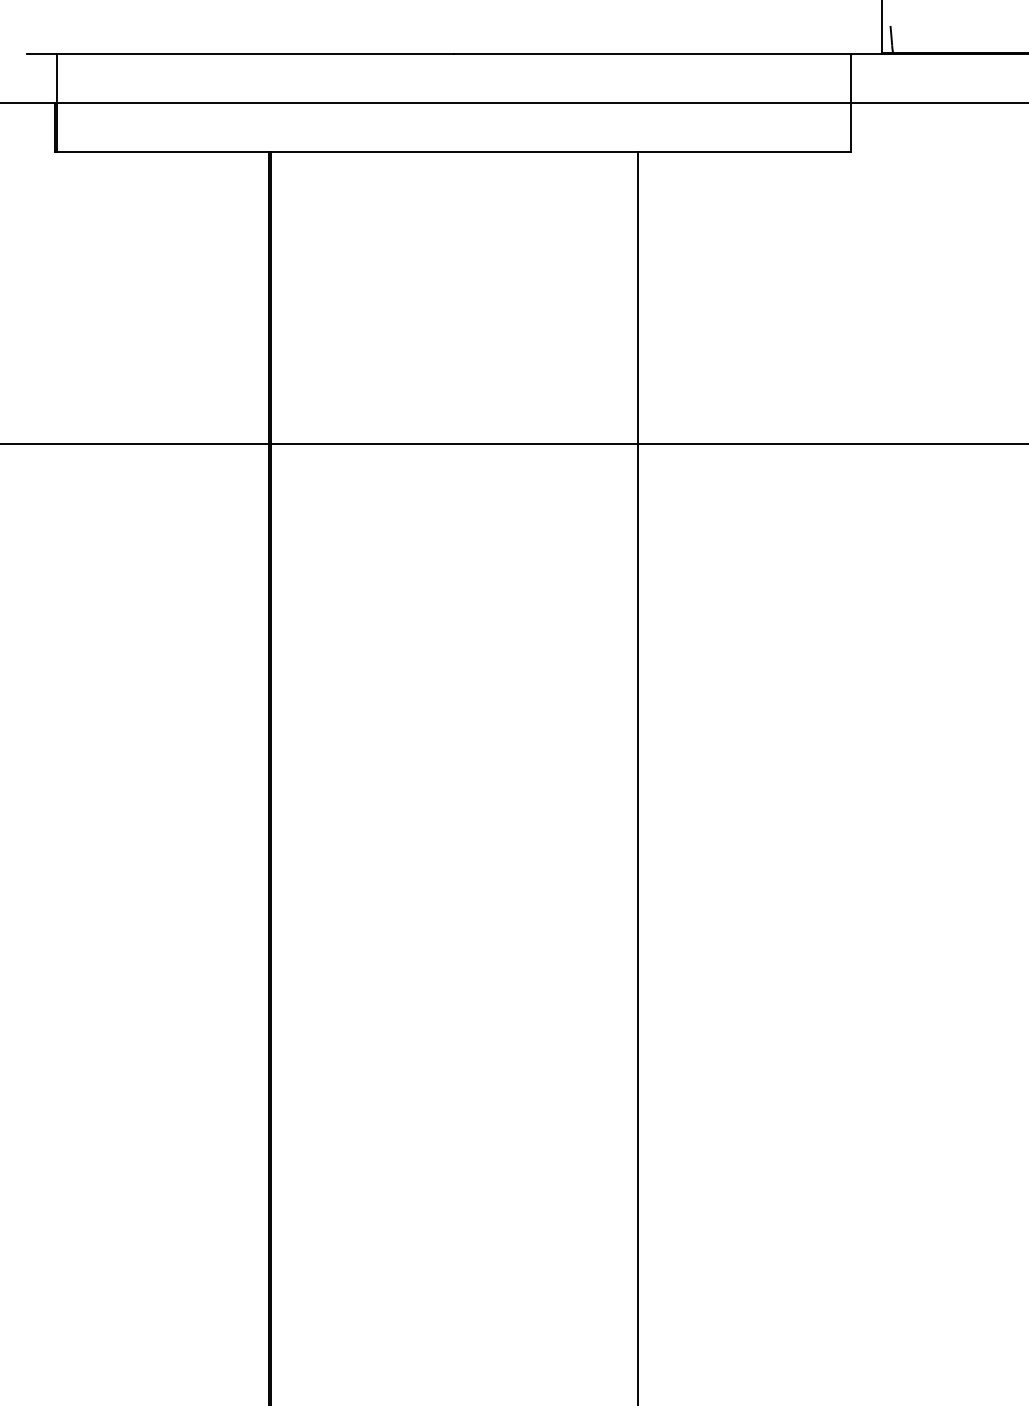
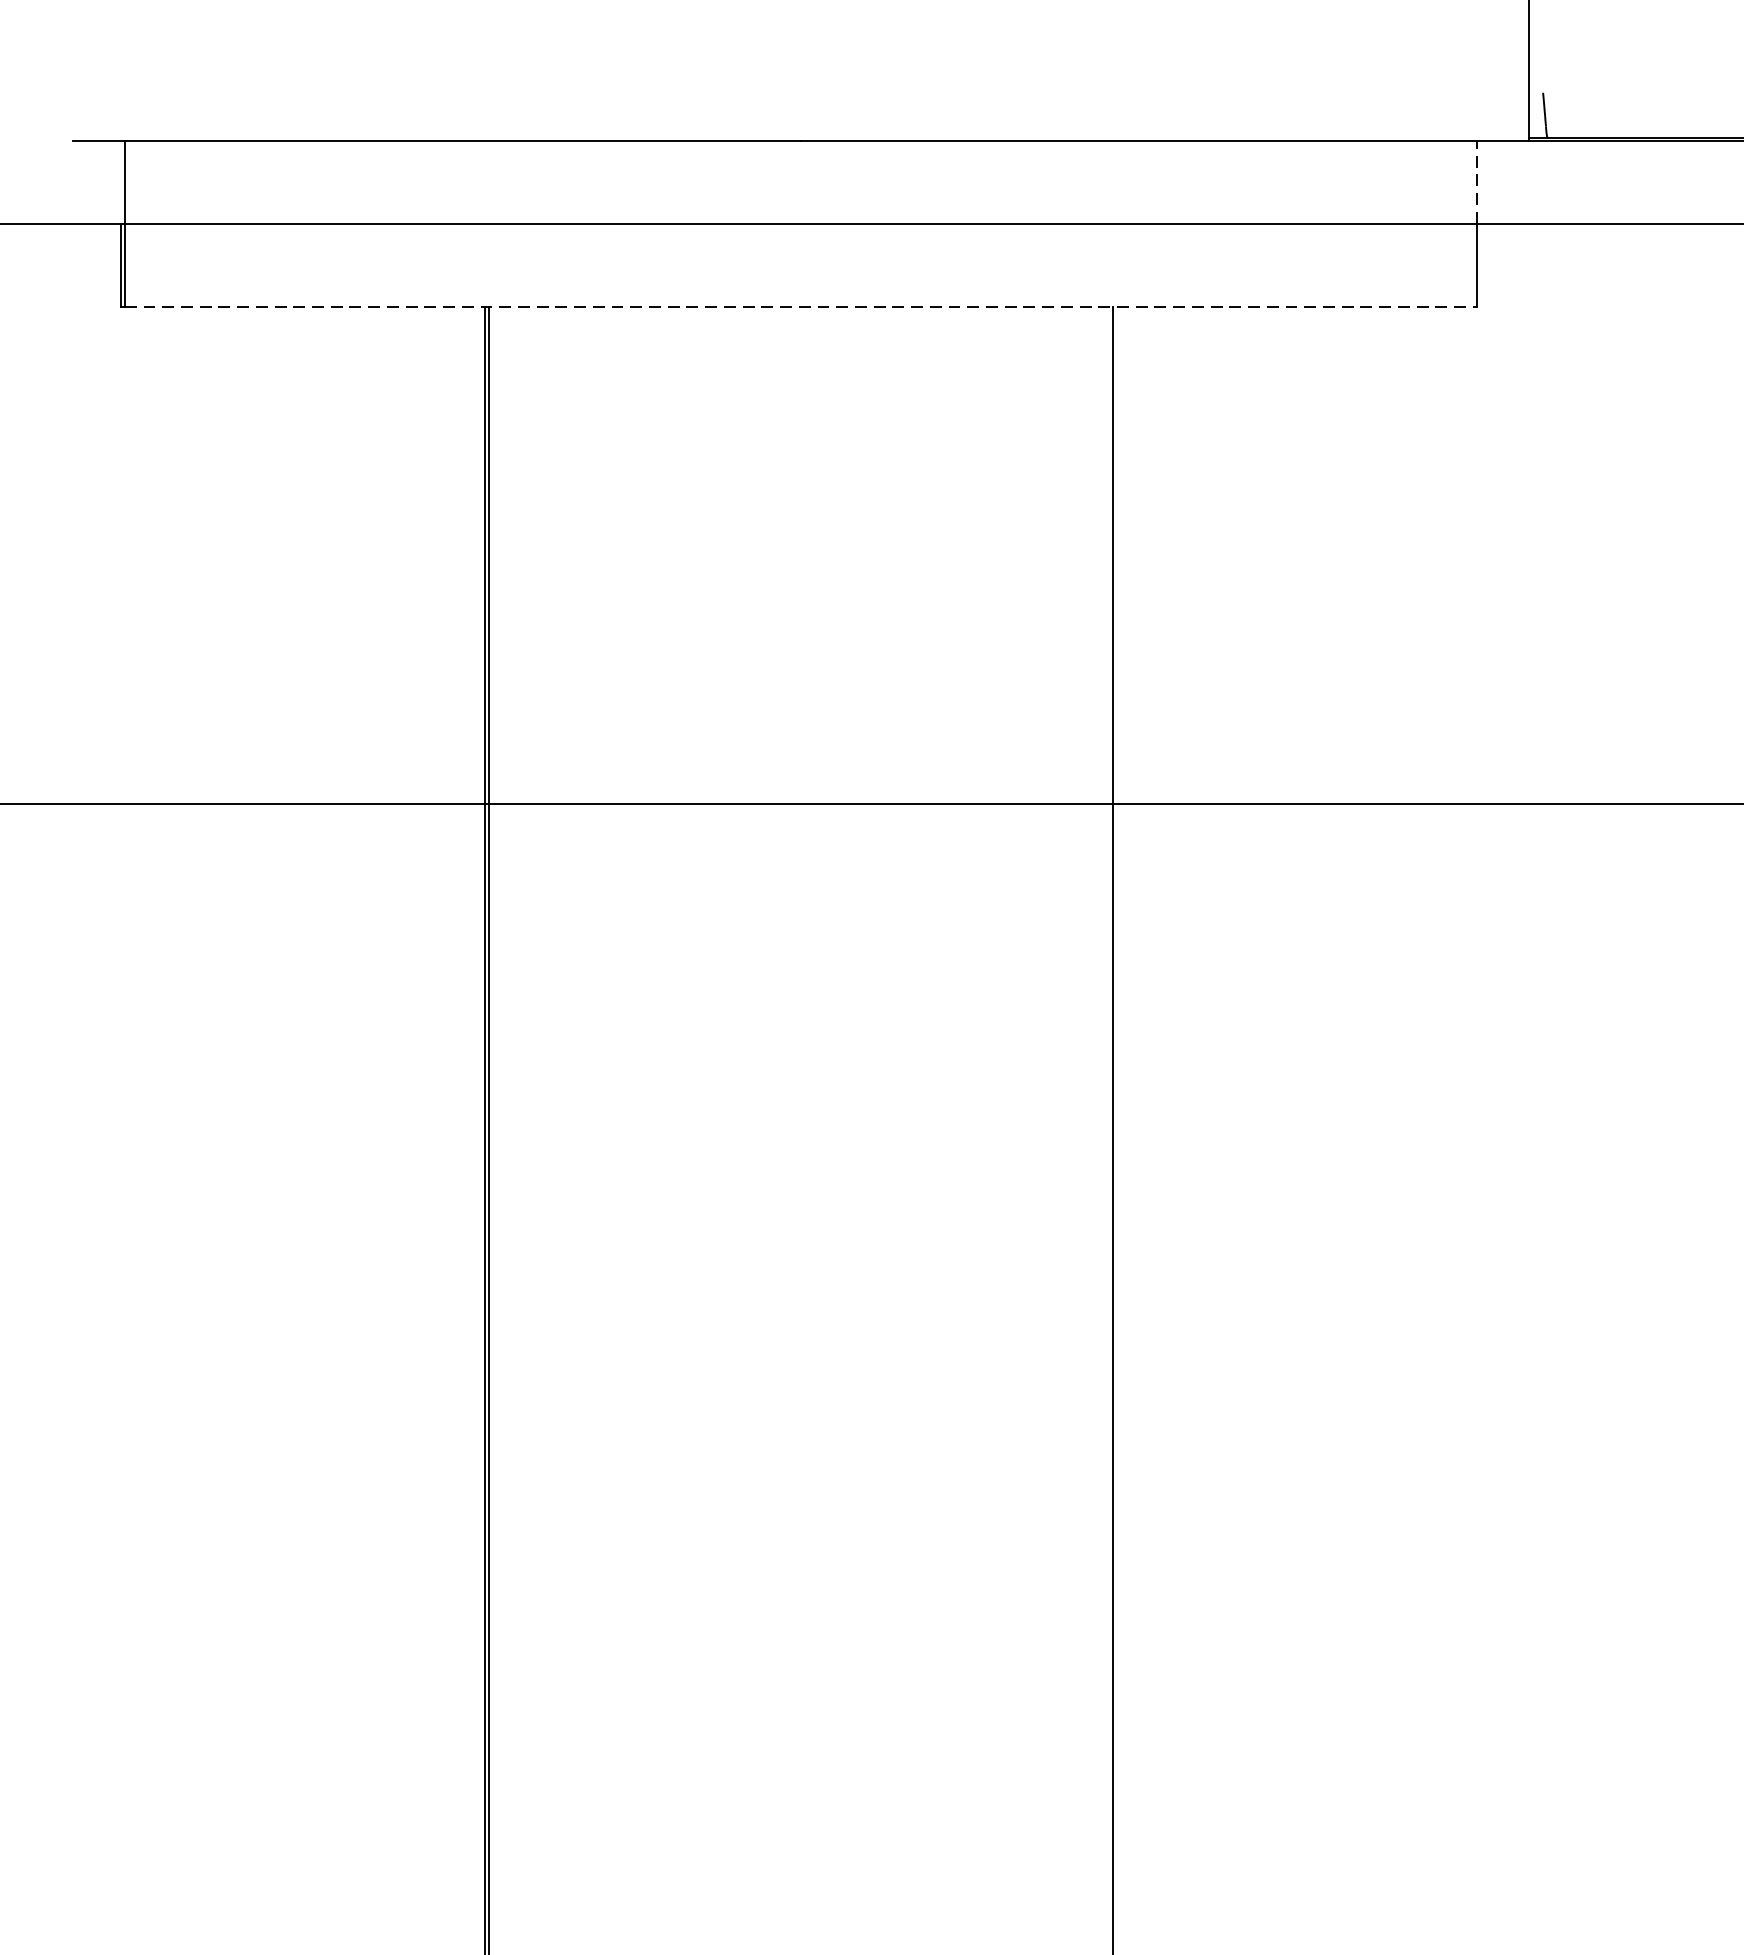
line: (851, 77) -> (1476, 180), solid -> dashed
line: (454, 151) -> (801, 306), solid -> dashed

